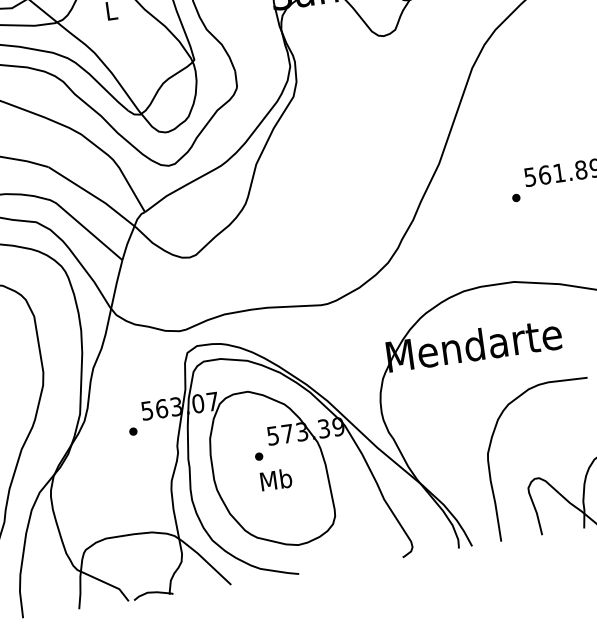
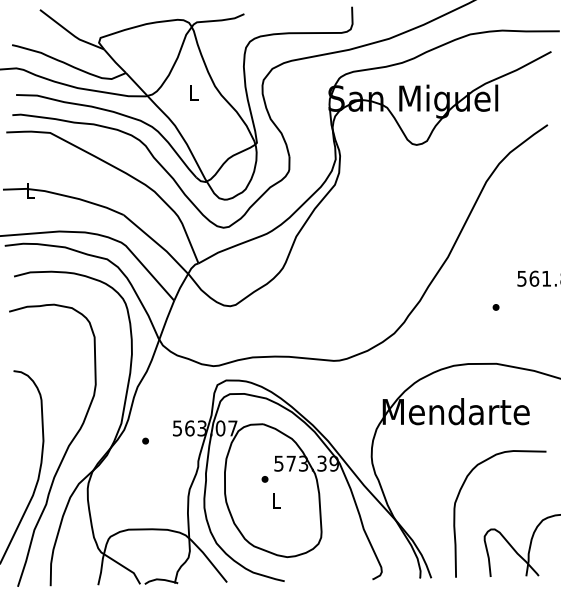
part: (515, 198) -> (495, 307), moved
part: (133, 430) -> (145, 440), moved
text: (276, 479) -> (276, 500), Mb -> L

